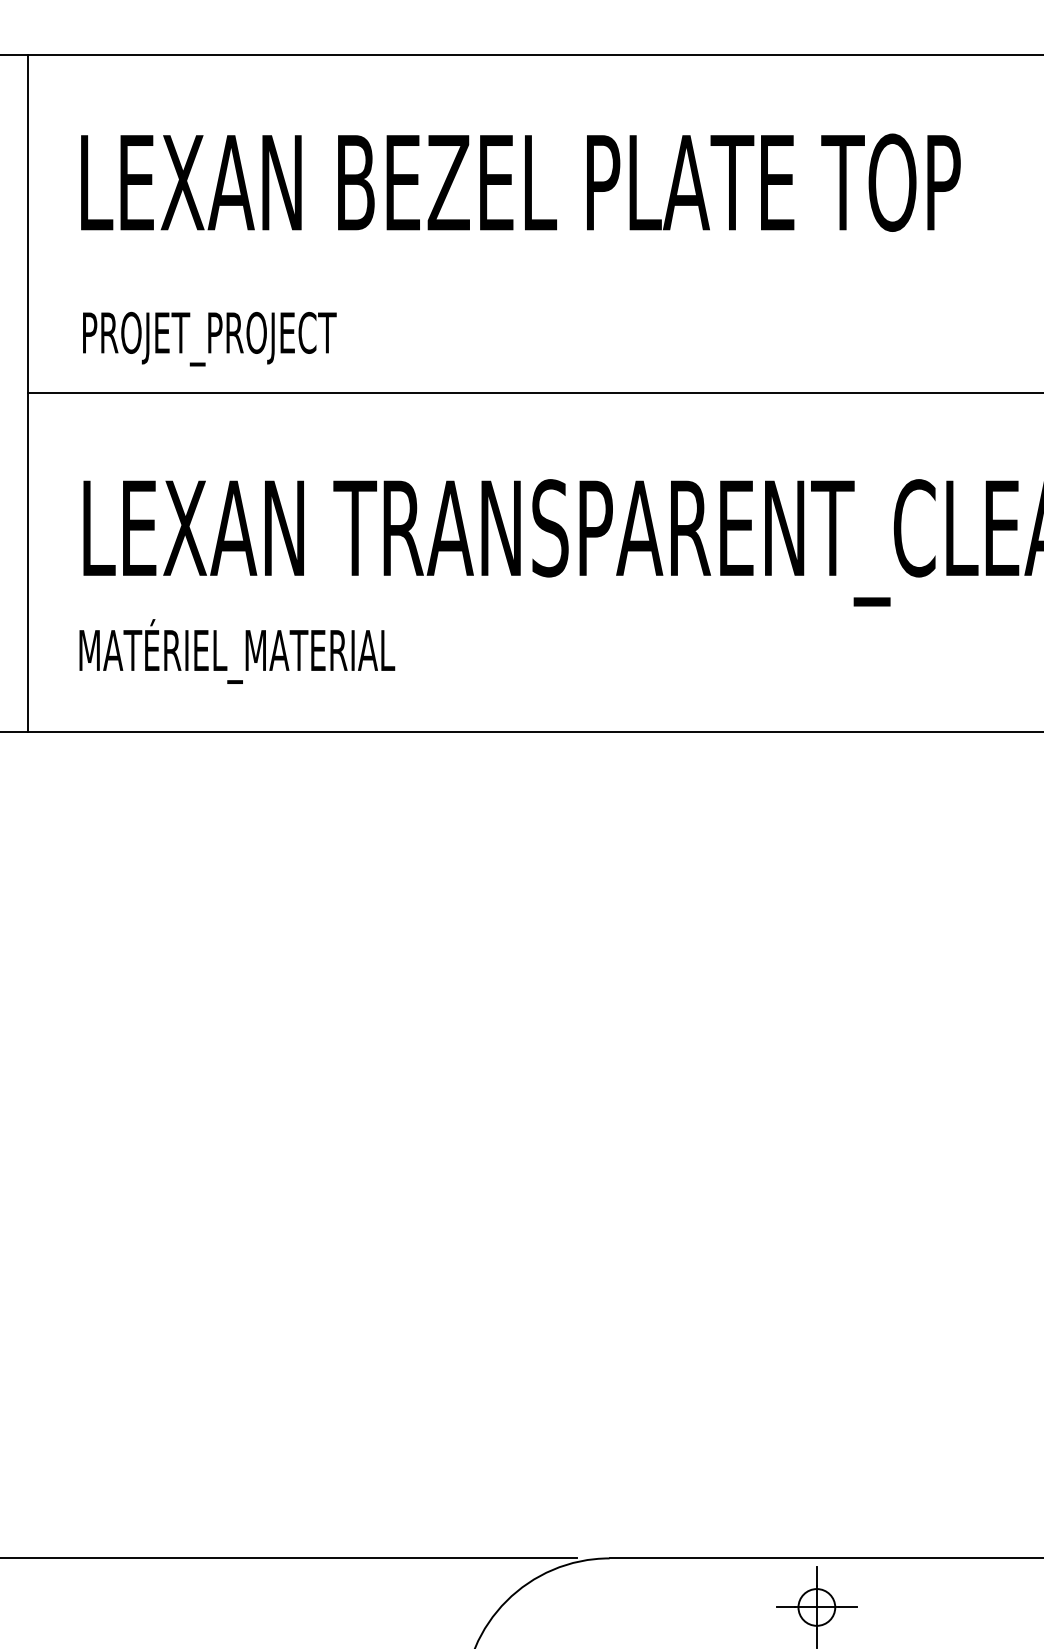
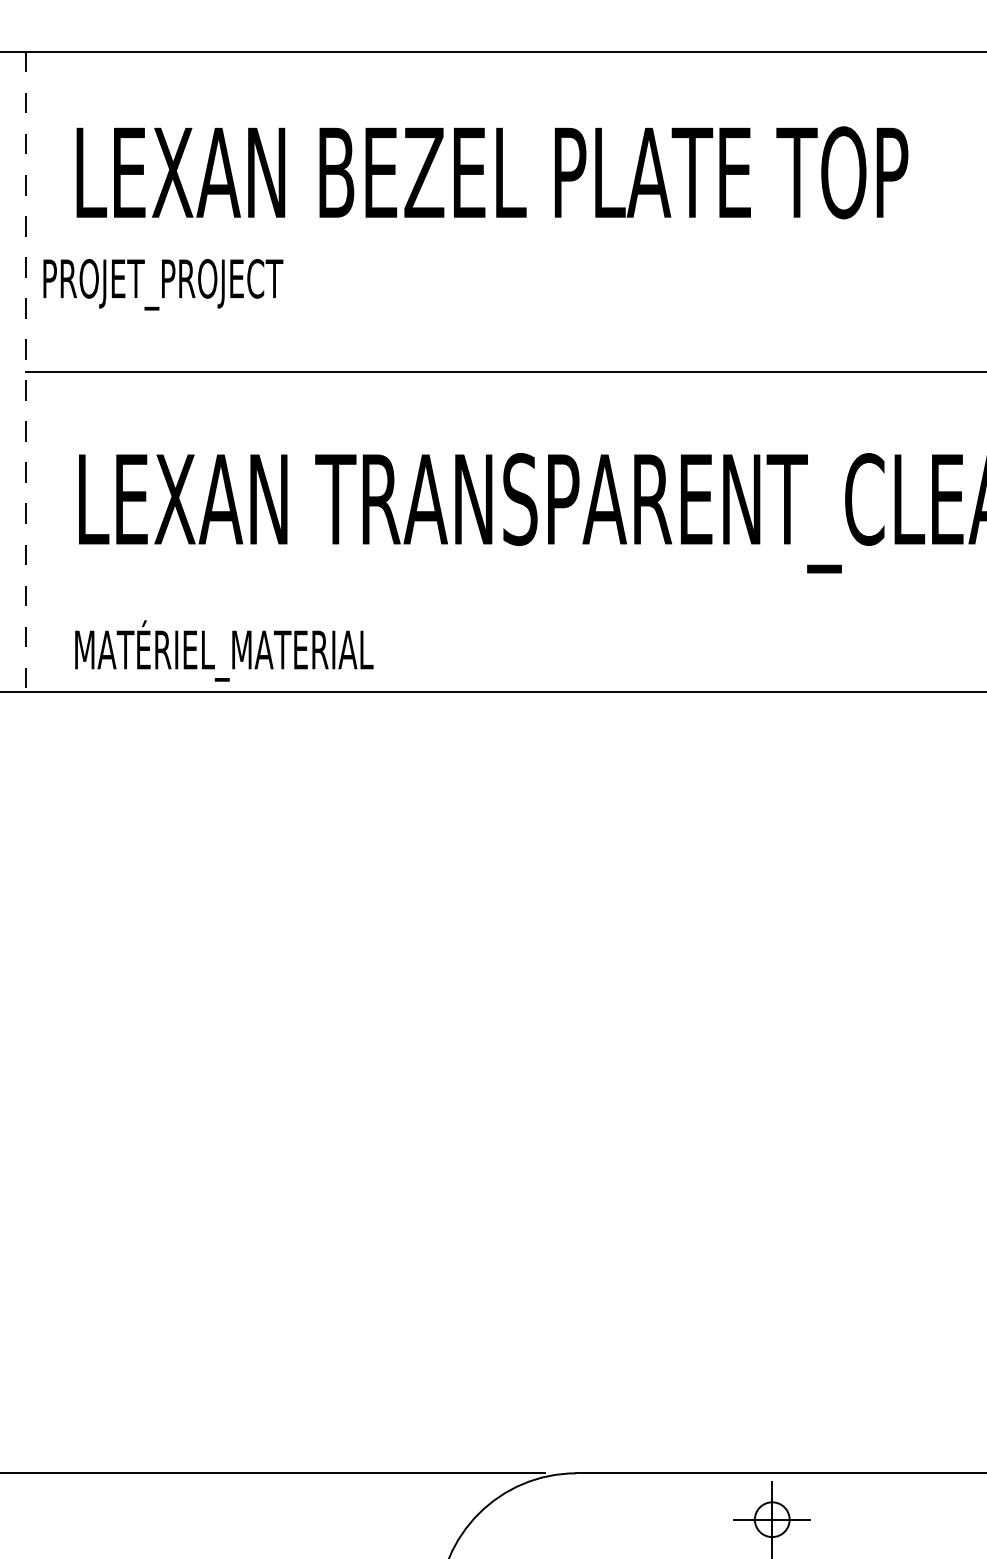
text: (209, 338) -> (163, 284), moved
line: (27, 393) -> (25, 372), solid -> dashed
text: (237, 651) -> (224, 650), moved

